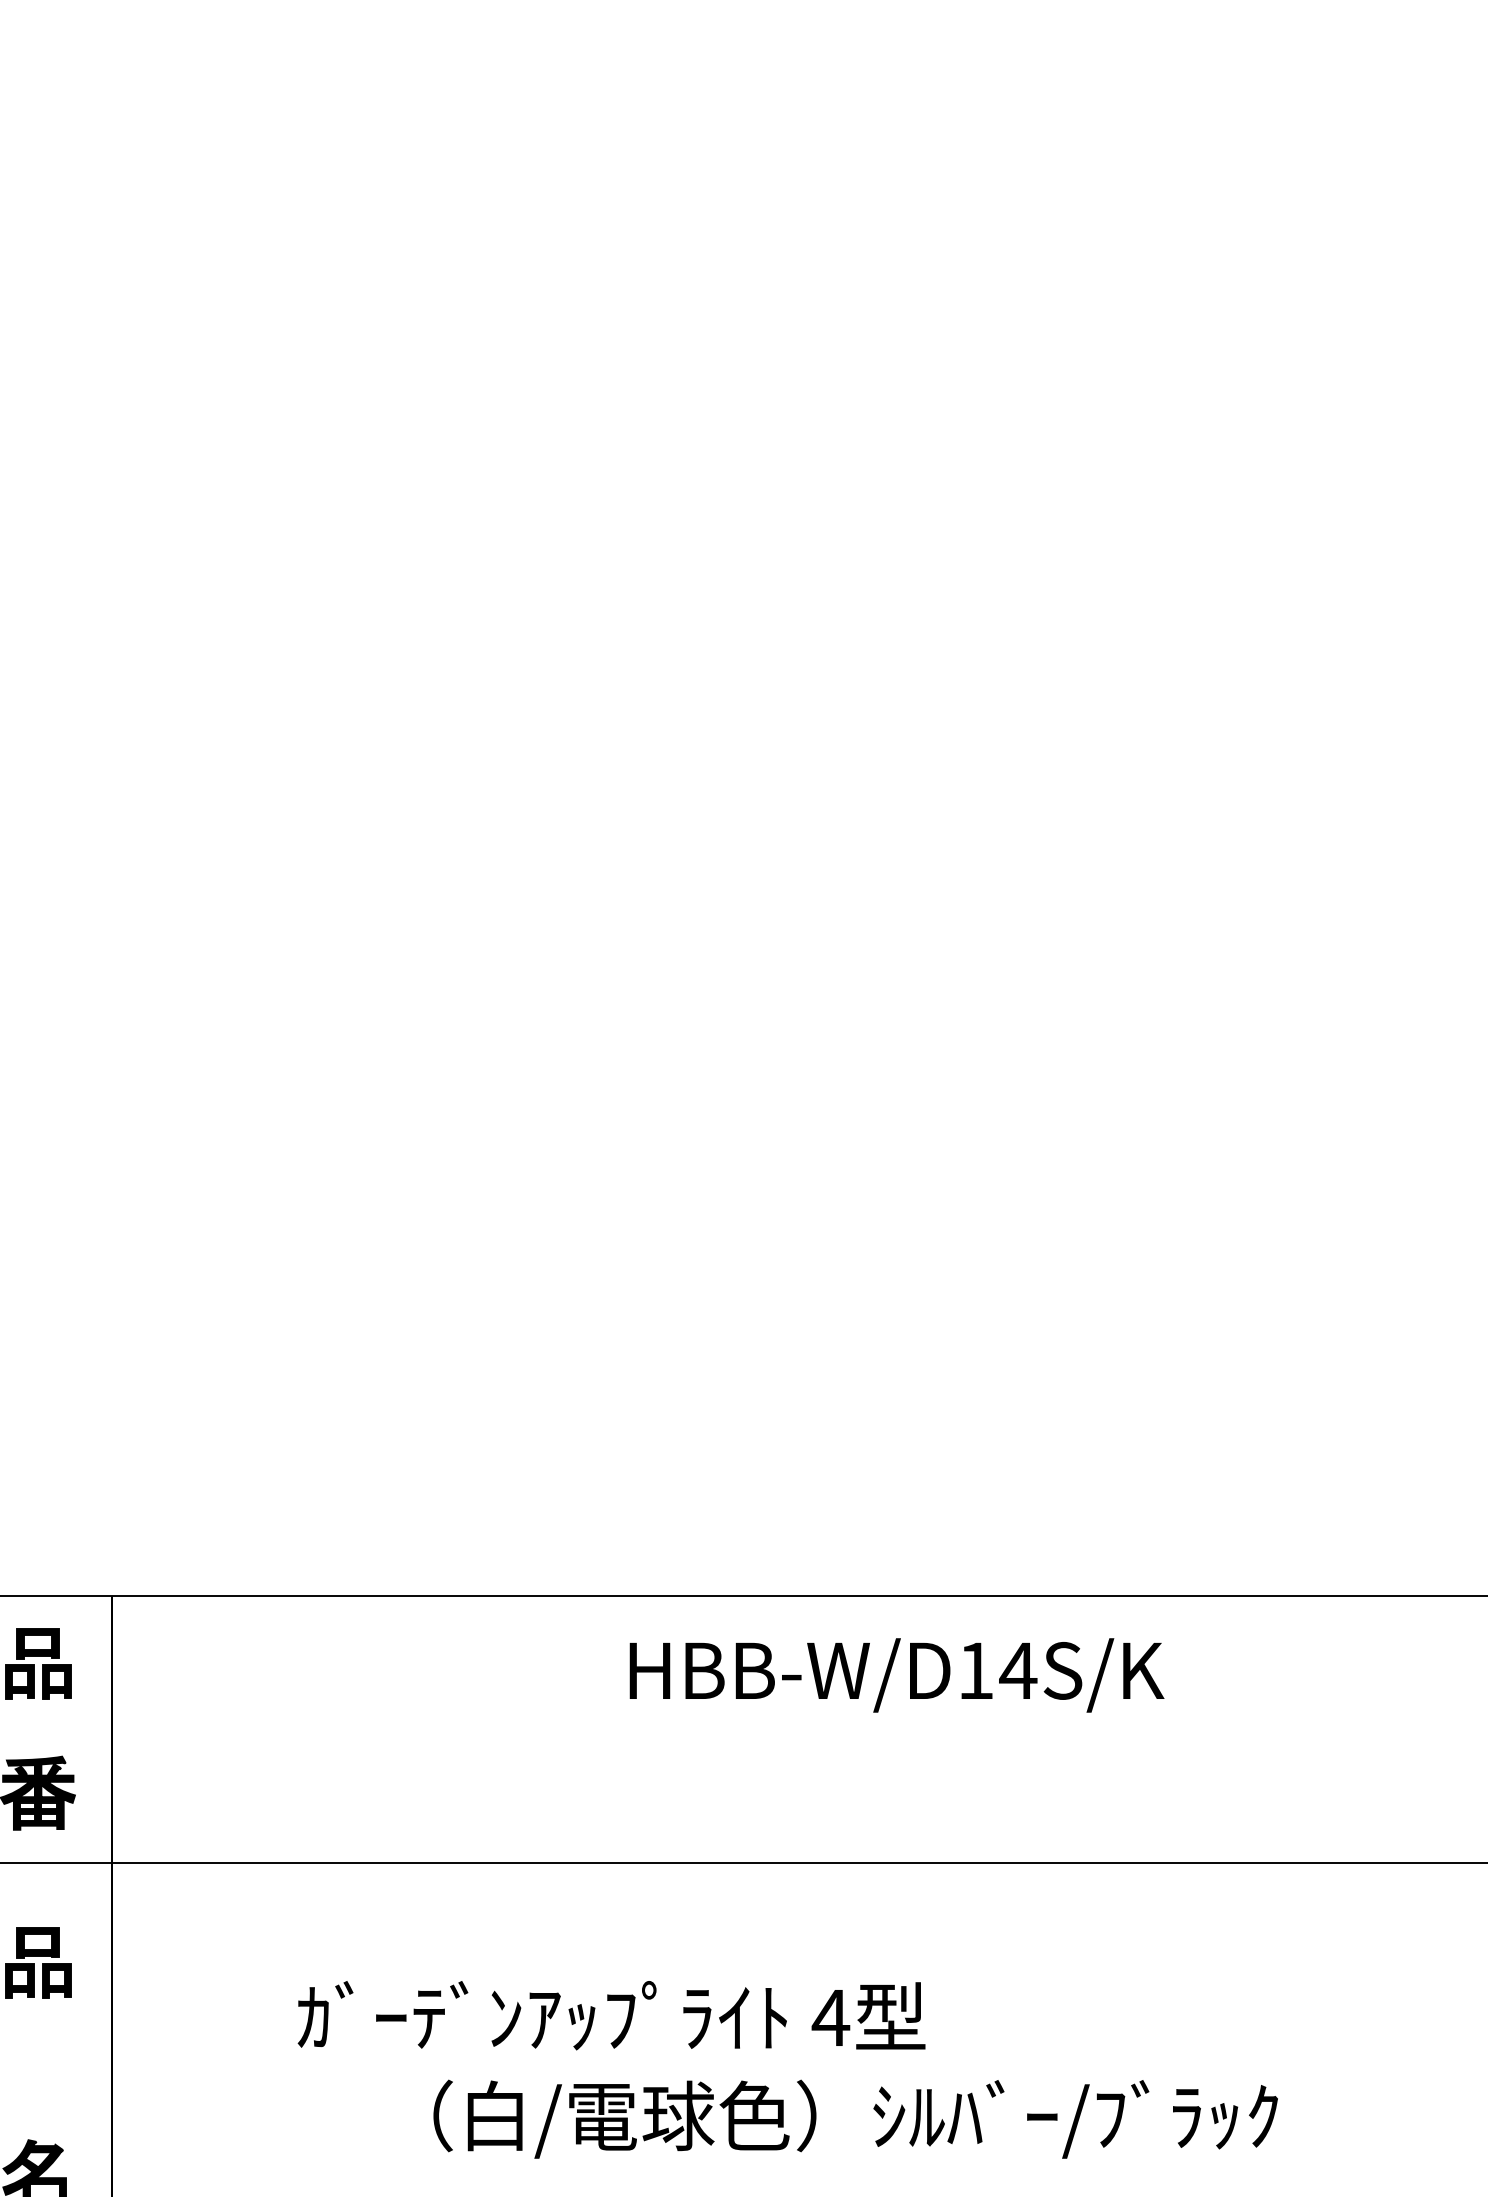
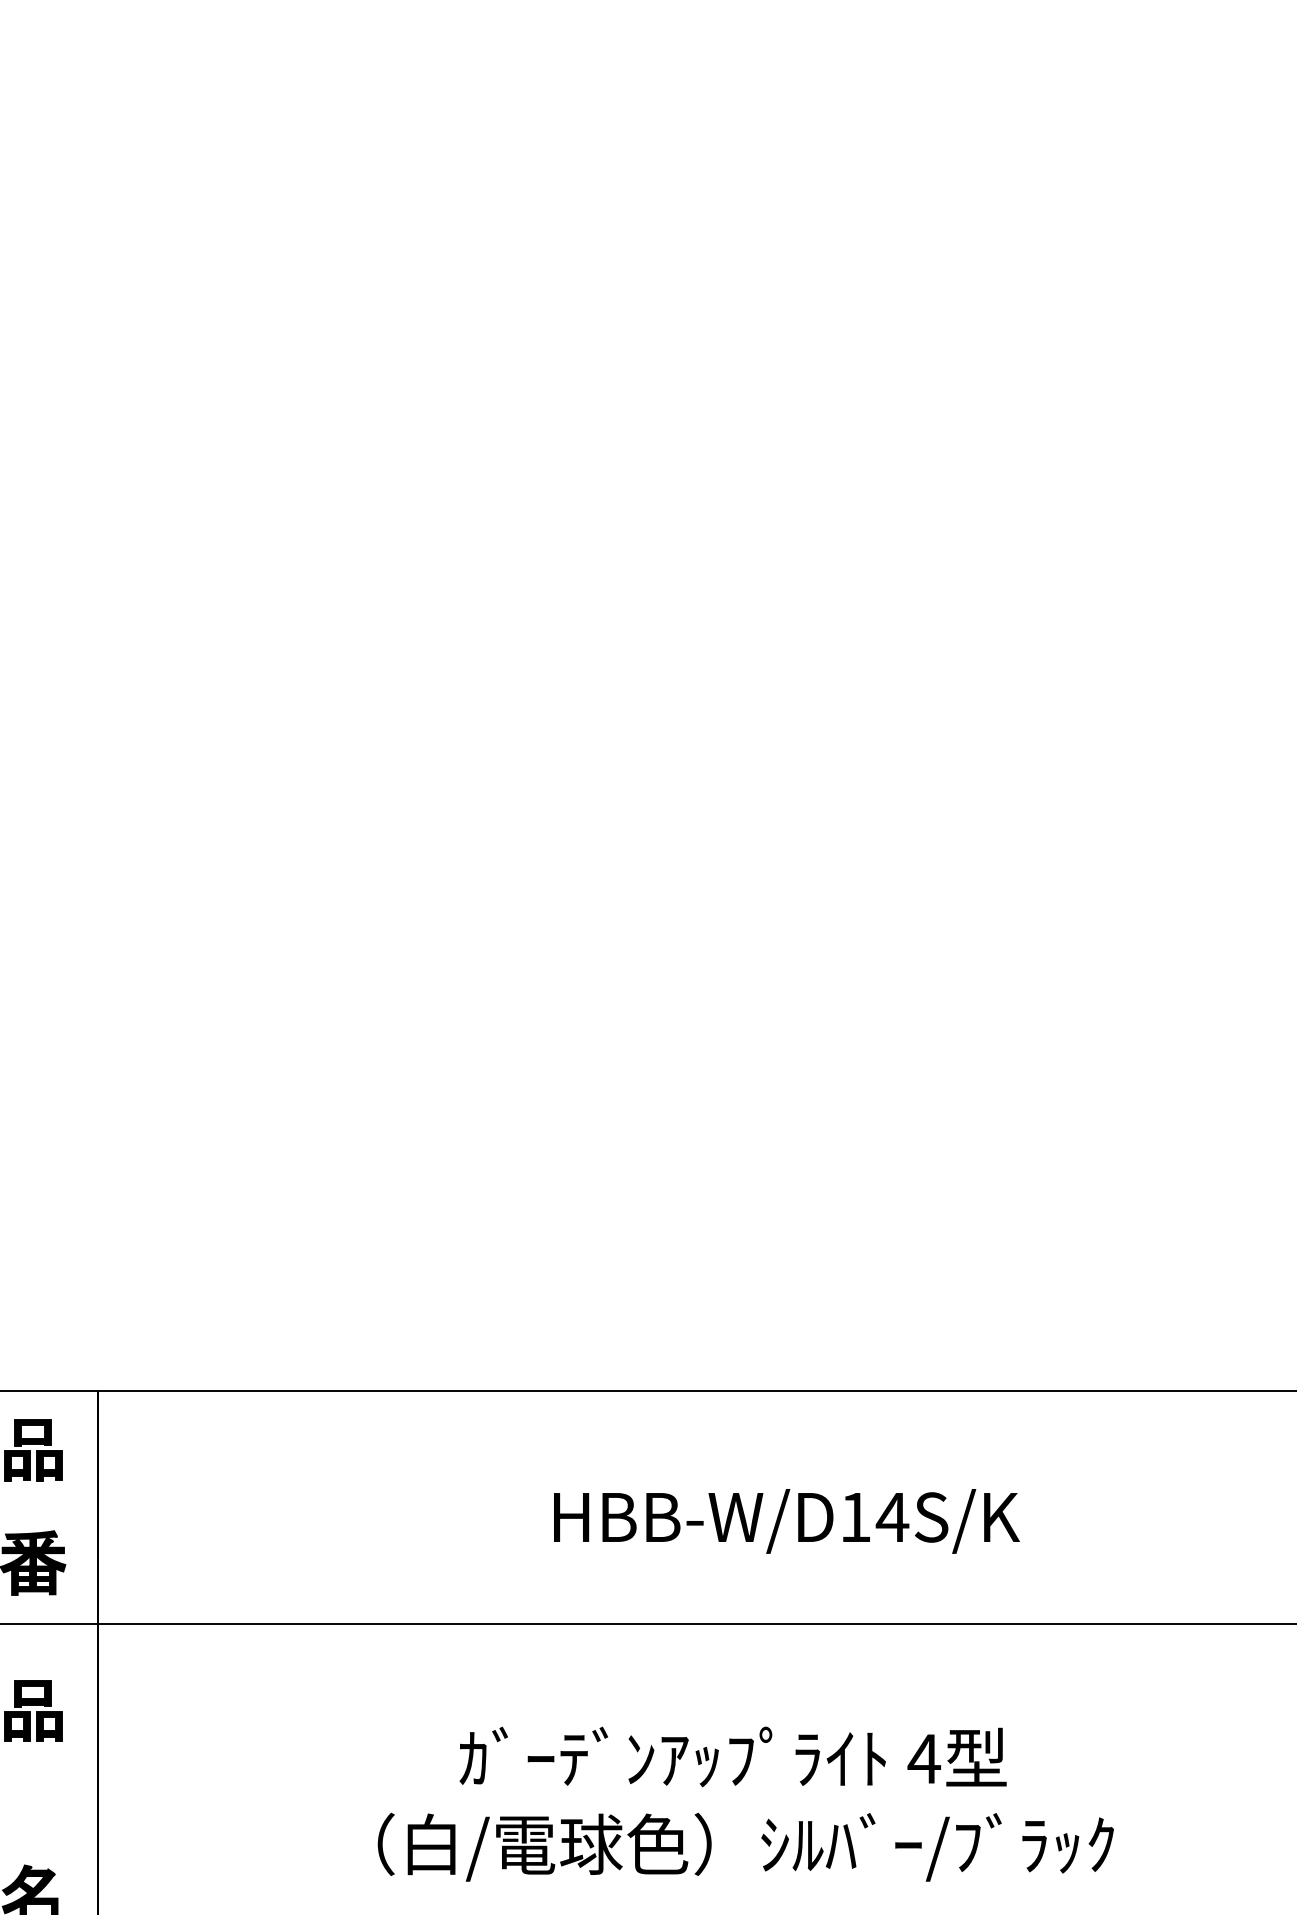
text: (896, 1675) -> (786, 1521), moved
text: (610, 2015) -> (732, 1756), moved

